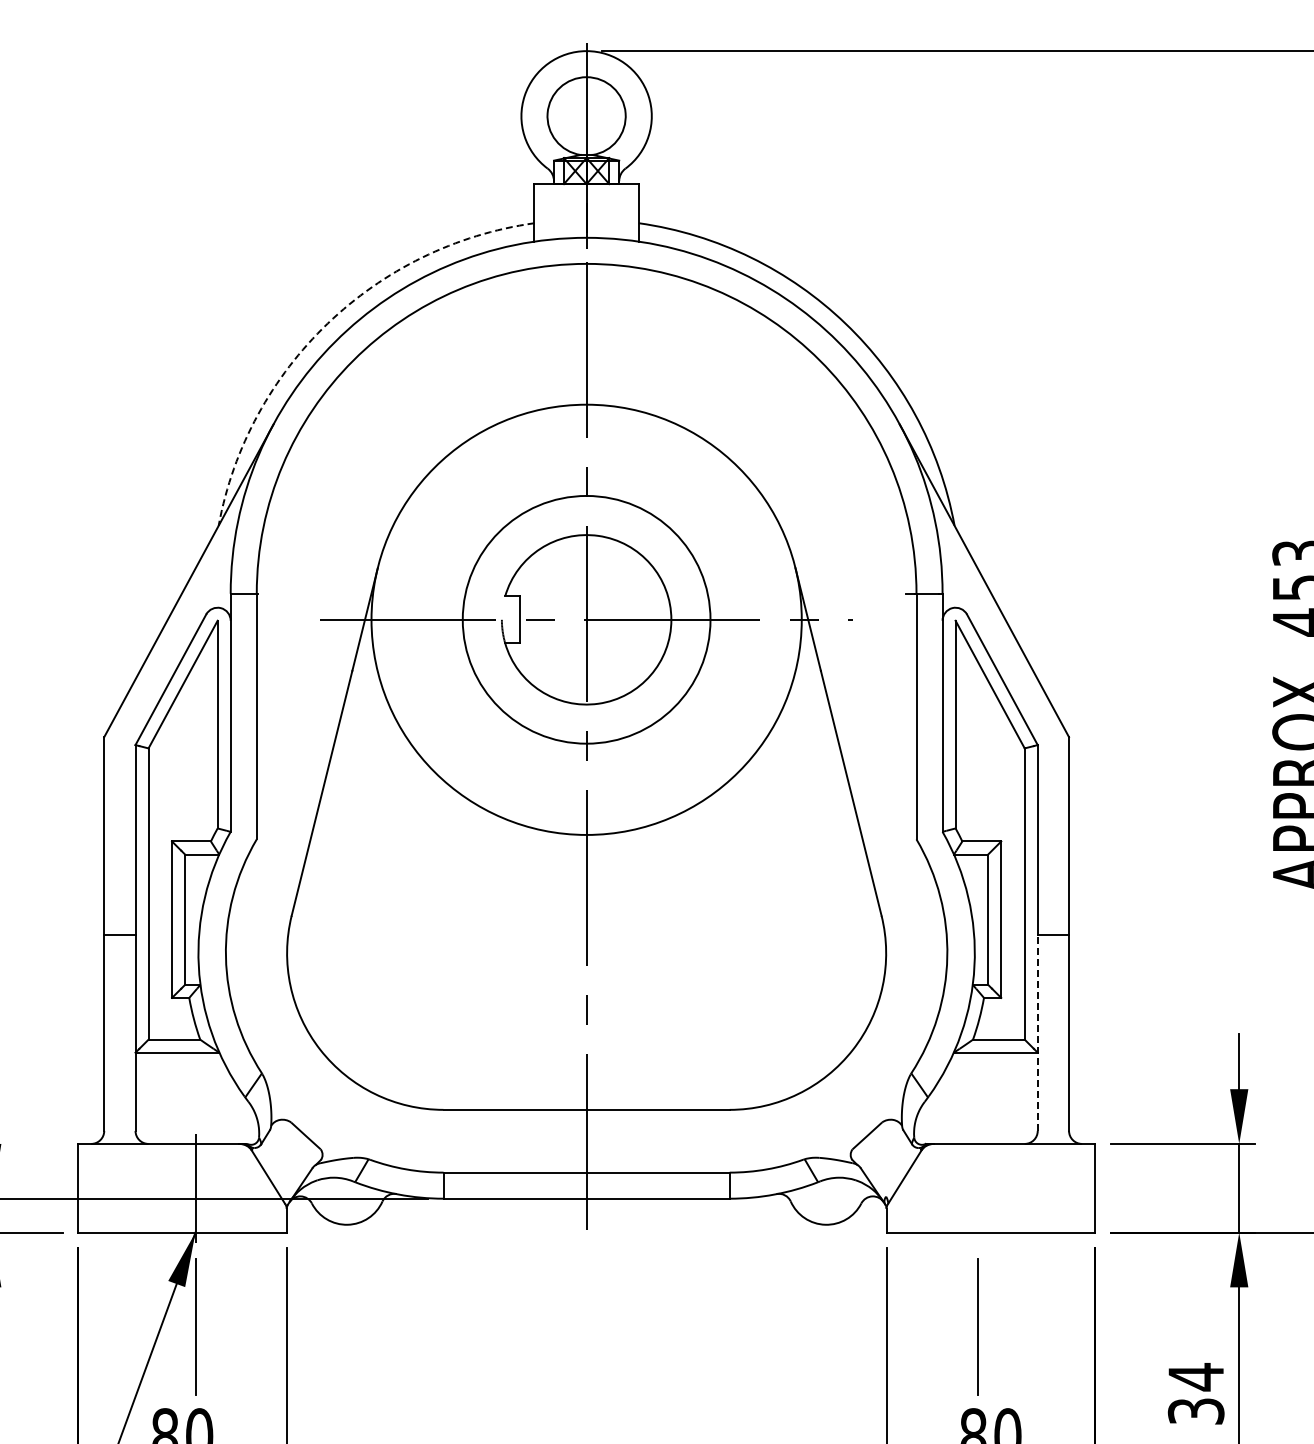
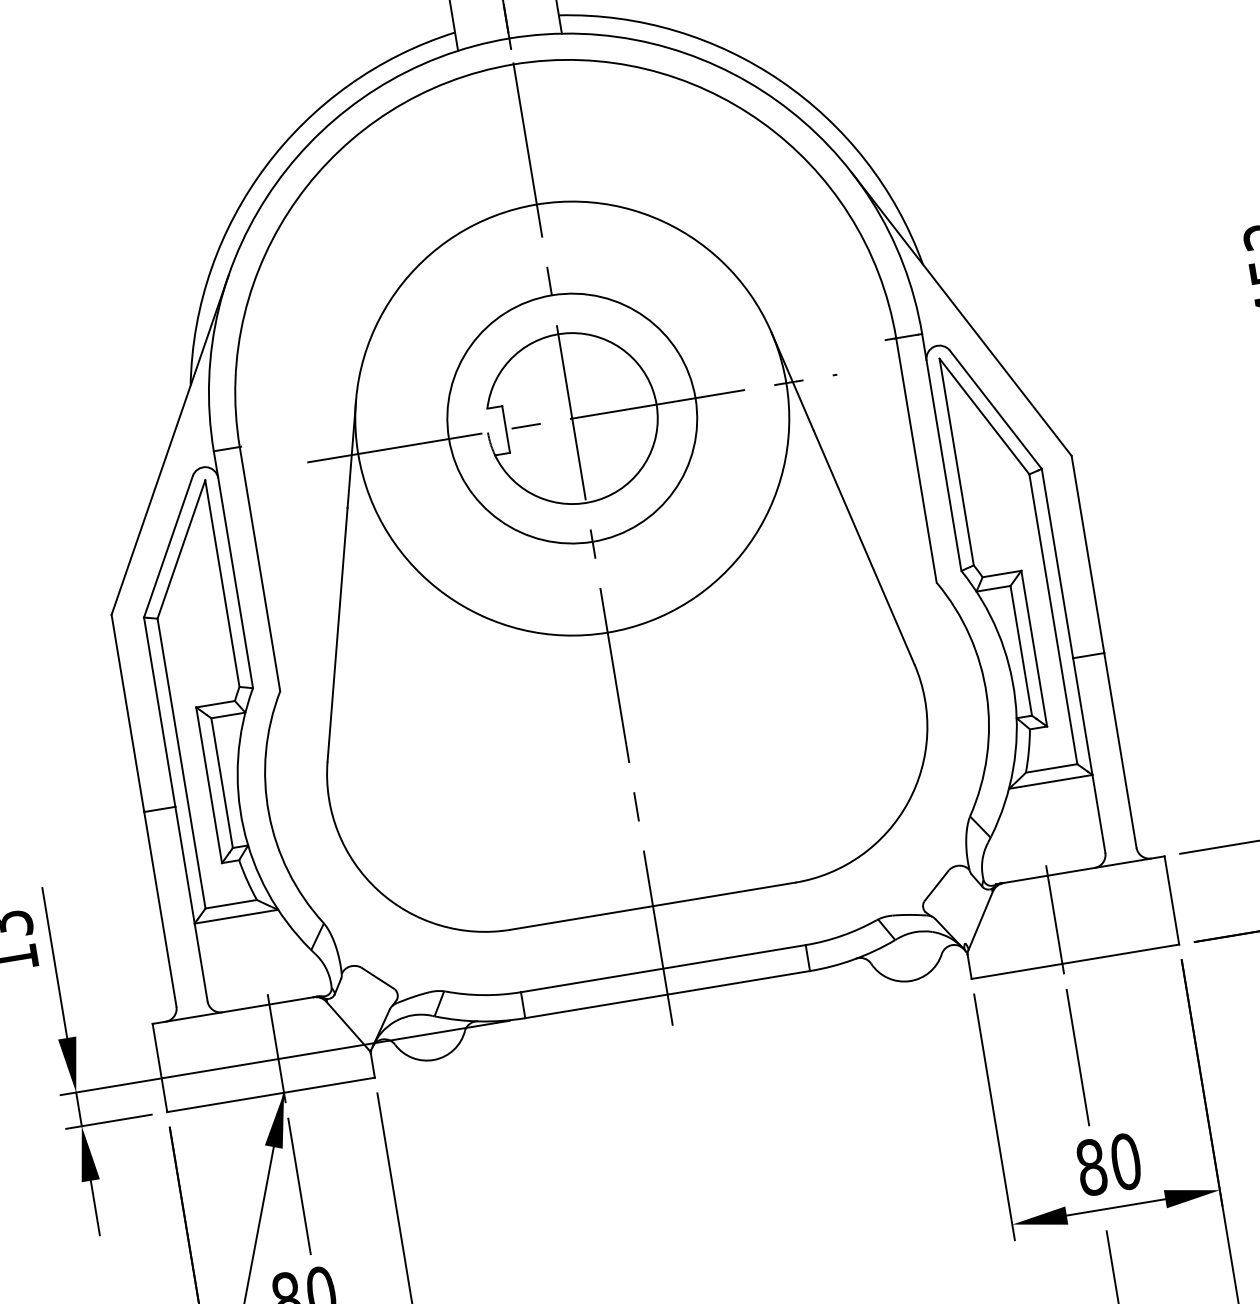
arc: (327, 323) -> (265, 166), dashed -> solid
line: (1037, 1033) -> (1089, 755), dashed -> solid
line: (977, 1188) -> (1054, 920), added

